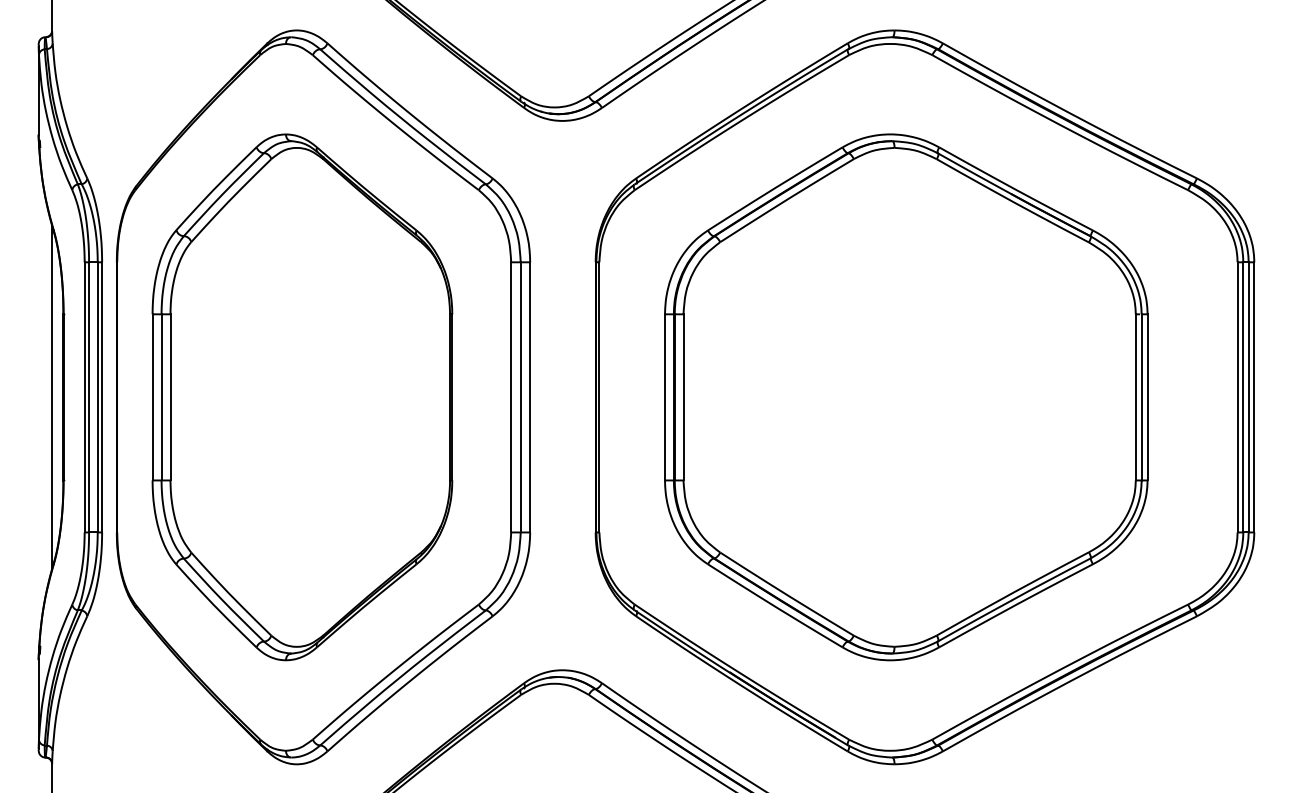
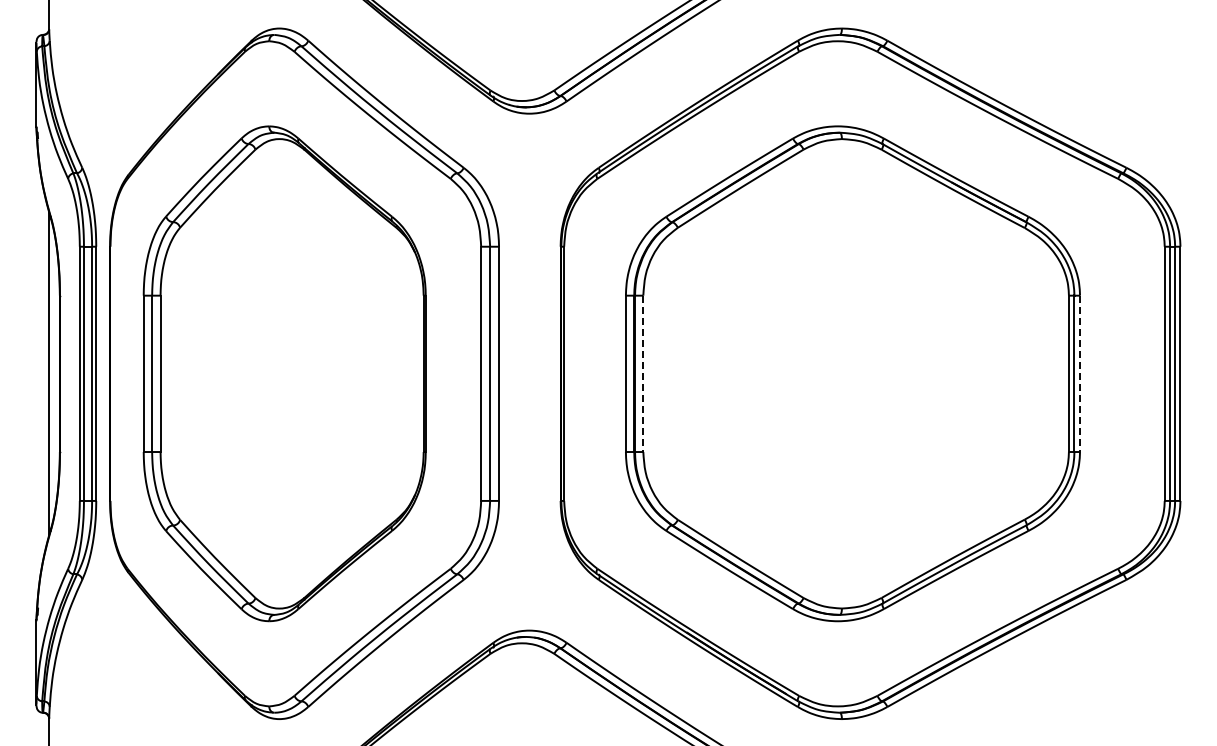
line: (683, 398) -> (643, 374), solid -> dashed
line: (1148, 398) -> (1080, 374), solid -> dashed

